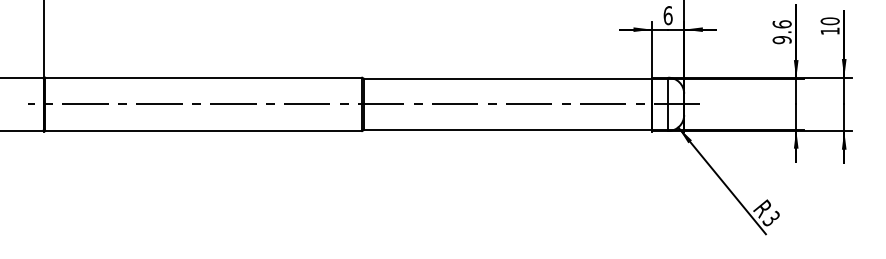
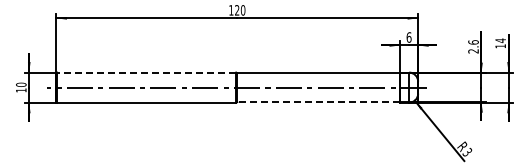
text: (829, 20) -> (500, 40), 10 -> 14
text: (782, 40) -> (473, 51), 9.6 -> 2.6
line: (203, 77) -> (146, 72), solid -> dashed
line: (507, 130) -> (318, 102), solid -> dashed

